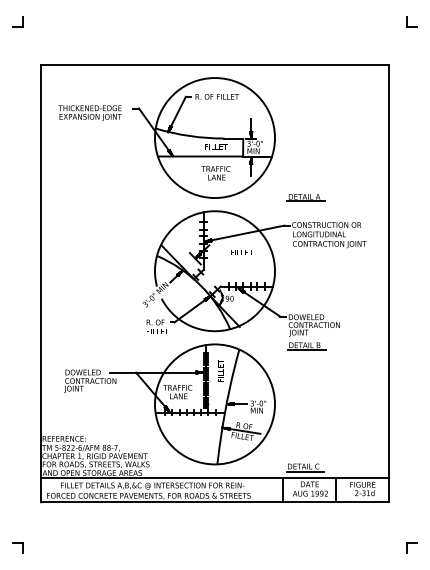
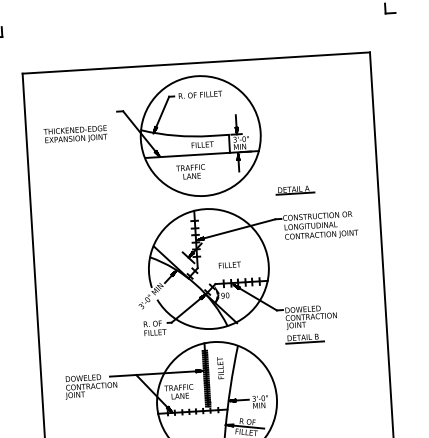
text: (89, 113) -> (74, 135), moved
text: (215, 173) -> (190, 172), moved
text: (241, 252) -> (229, 265), moved

